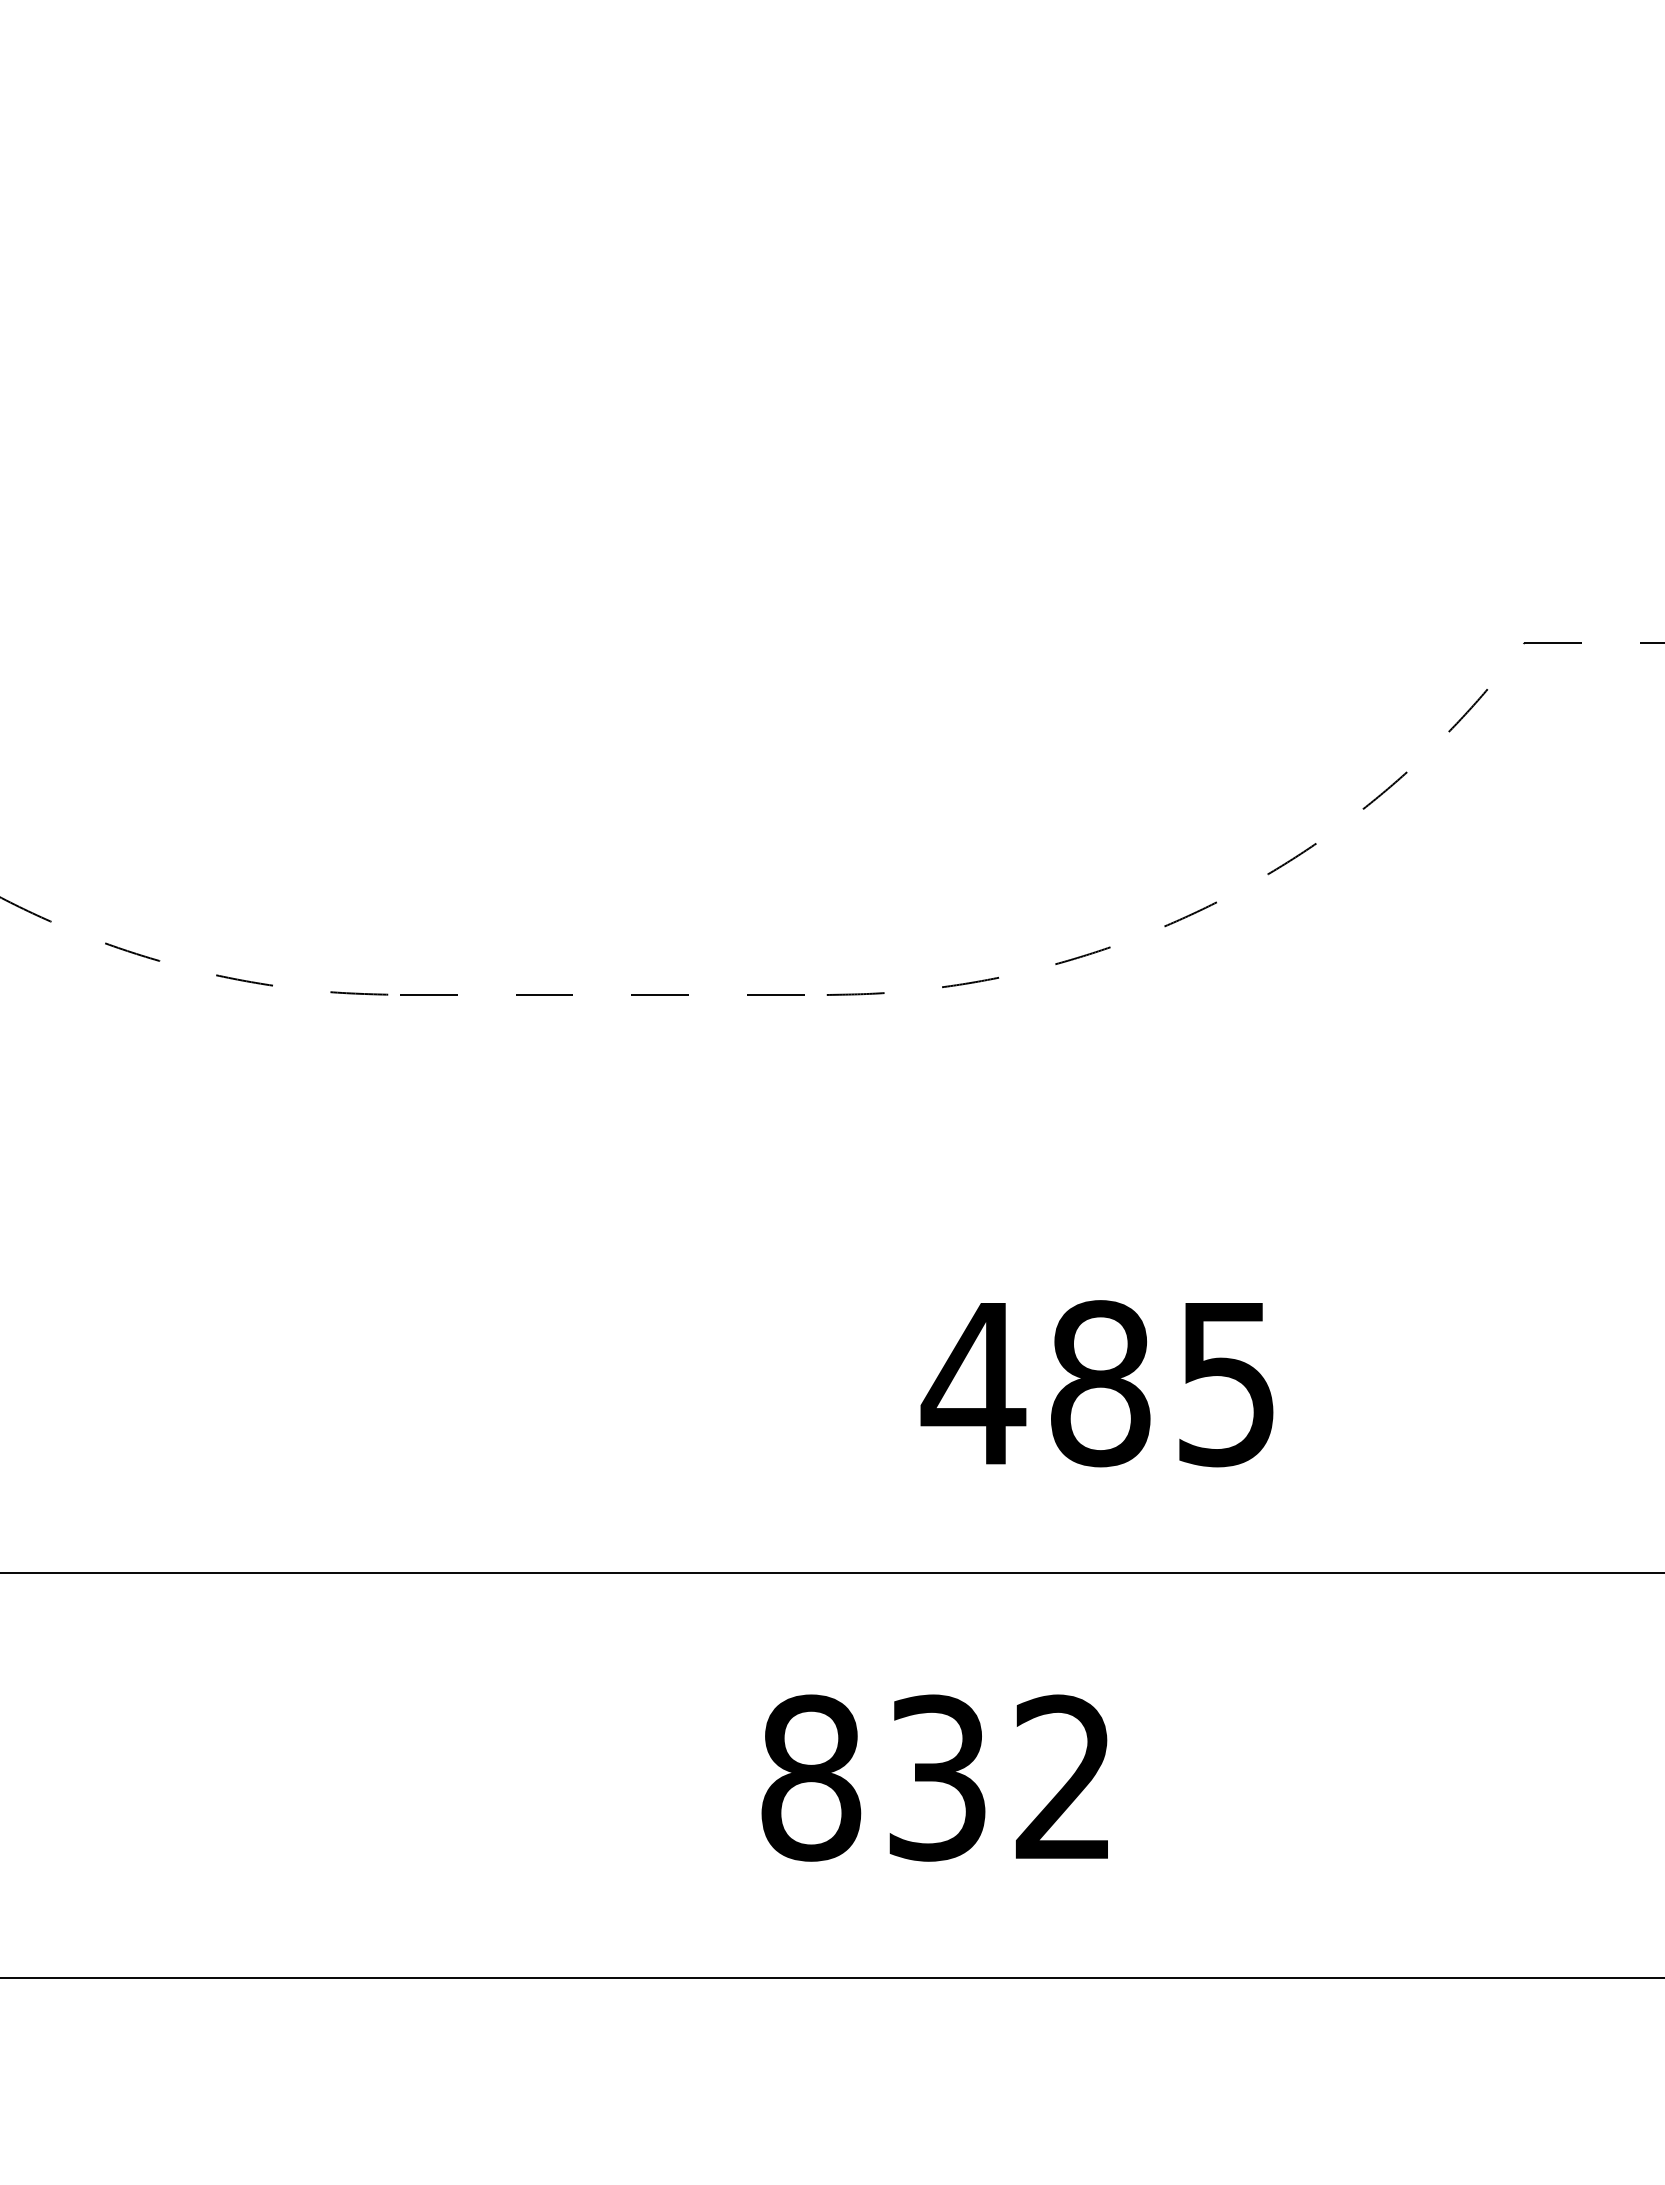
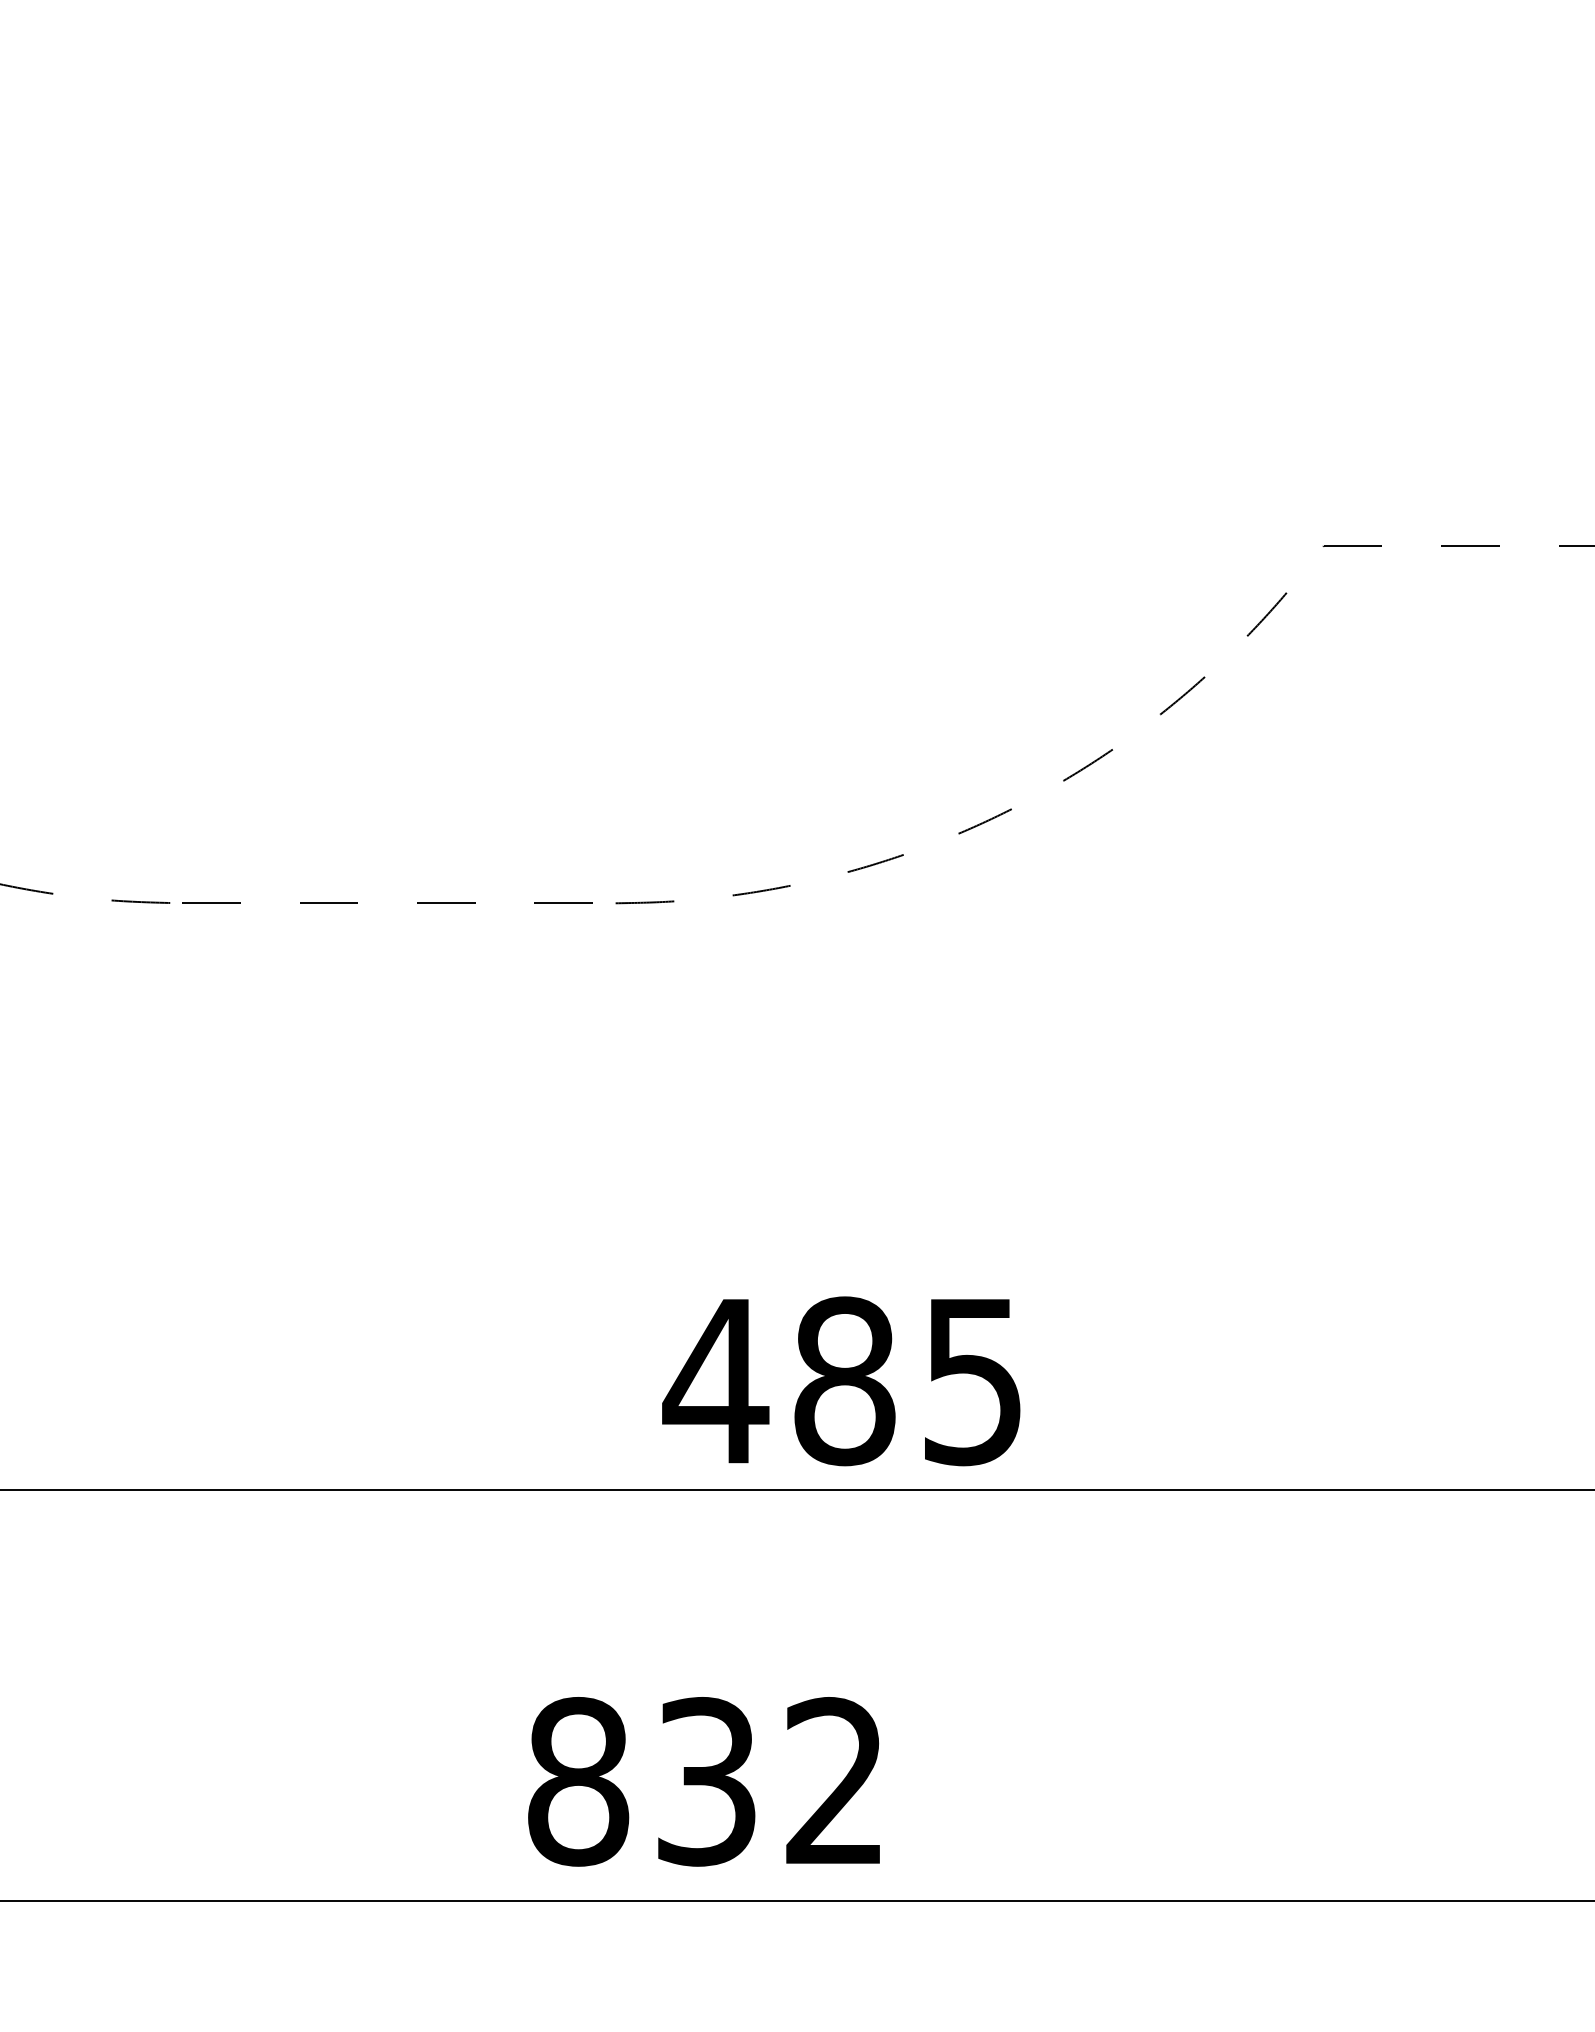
text: (1096, 1383) -> (840, 1381), moved
text: (934, 1777) -> (703, 1781), moved

